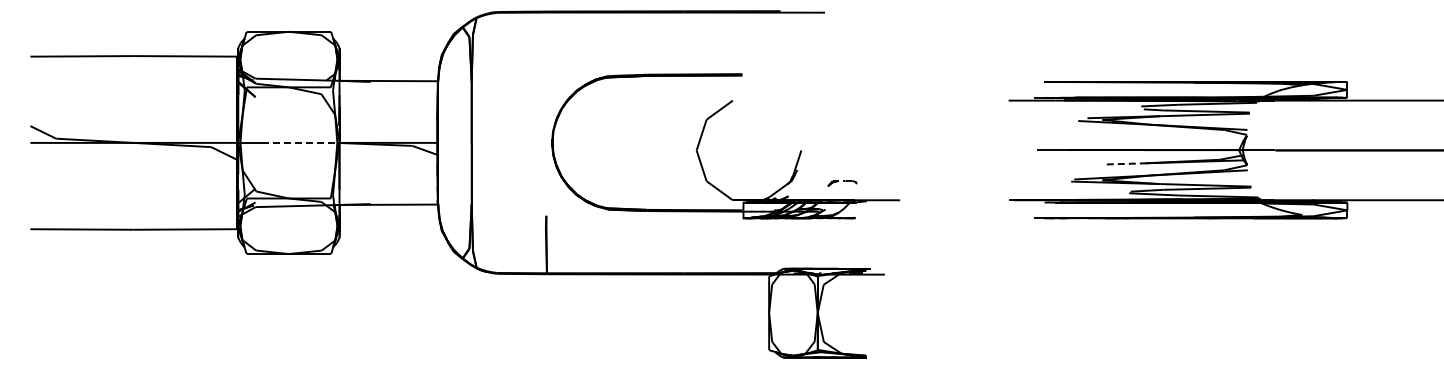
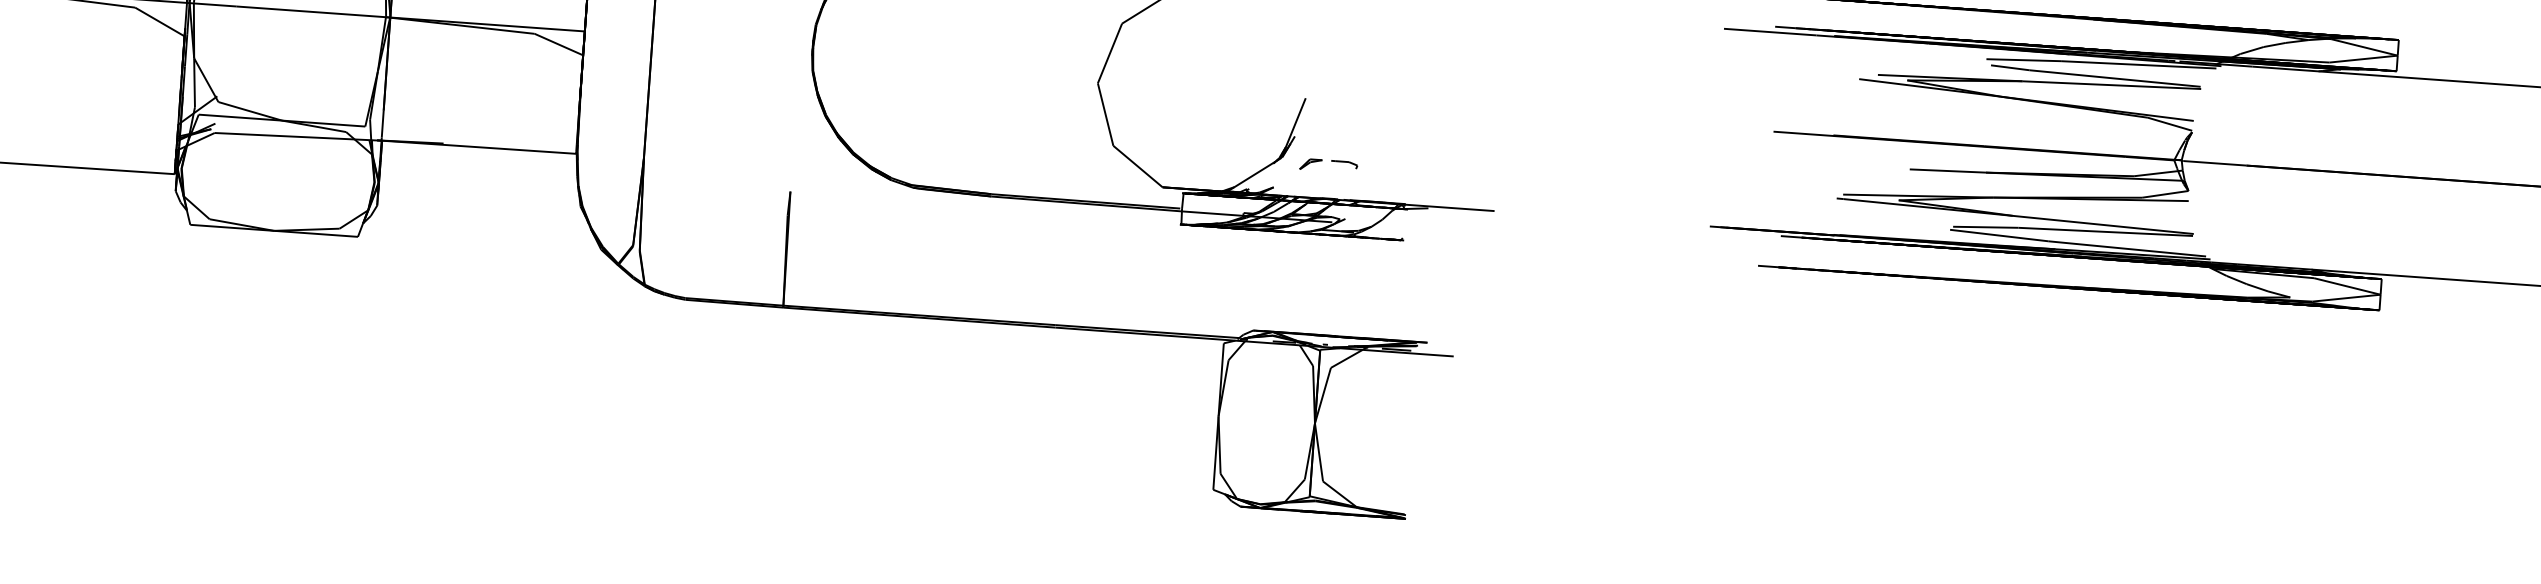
line: (299, 142) -> (311, 11), dashed -> solid
line: (1126, 163) -> (1948, 170), dashed -> solid
part: (842, 183) -> (1329, 165), moved

